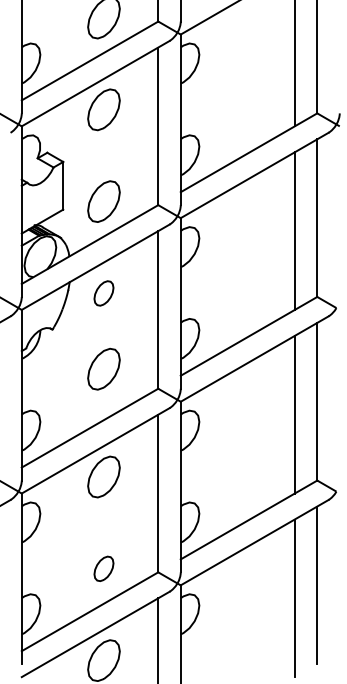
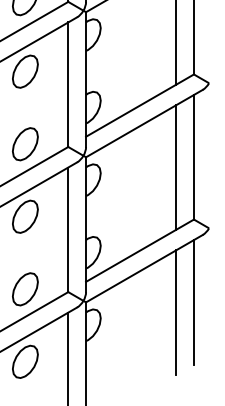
part: (103, 293) -> (25, 71), size x1.67
part: (103, 368) -> (25, 143), moved
part: (103, 568) -> (25, 289), size x1.67

